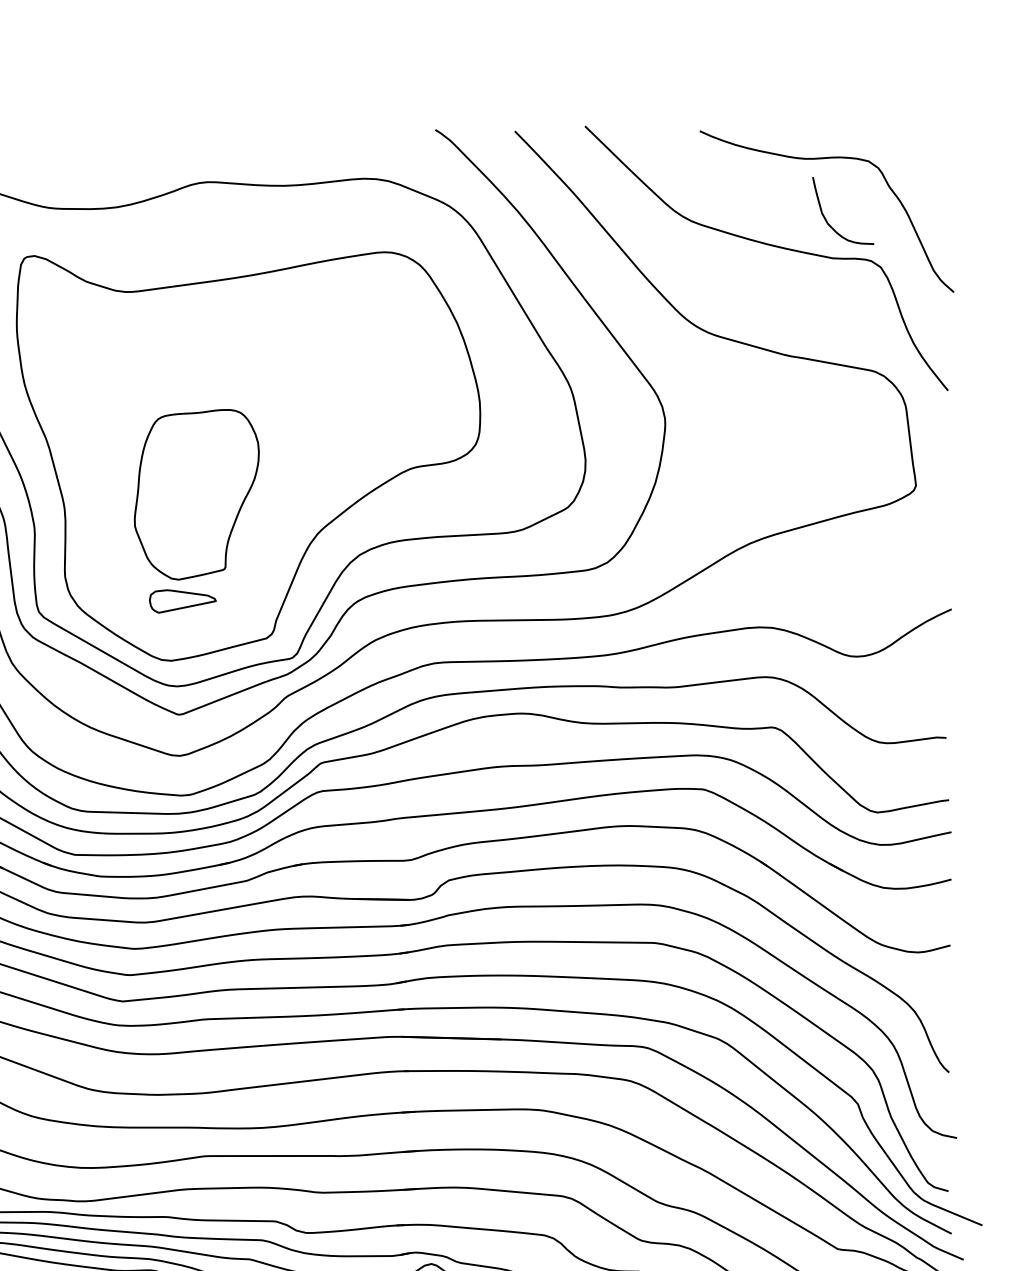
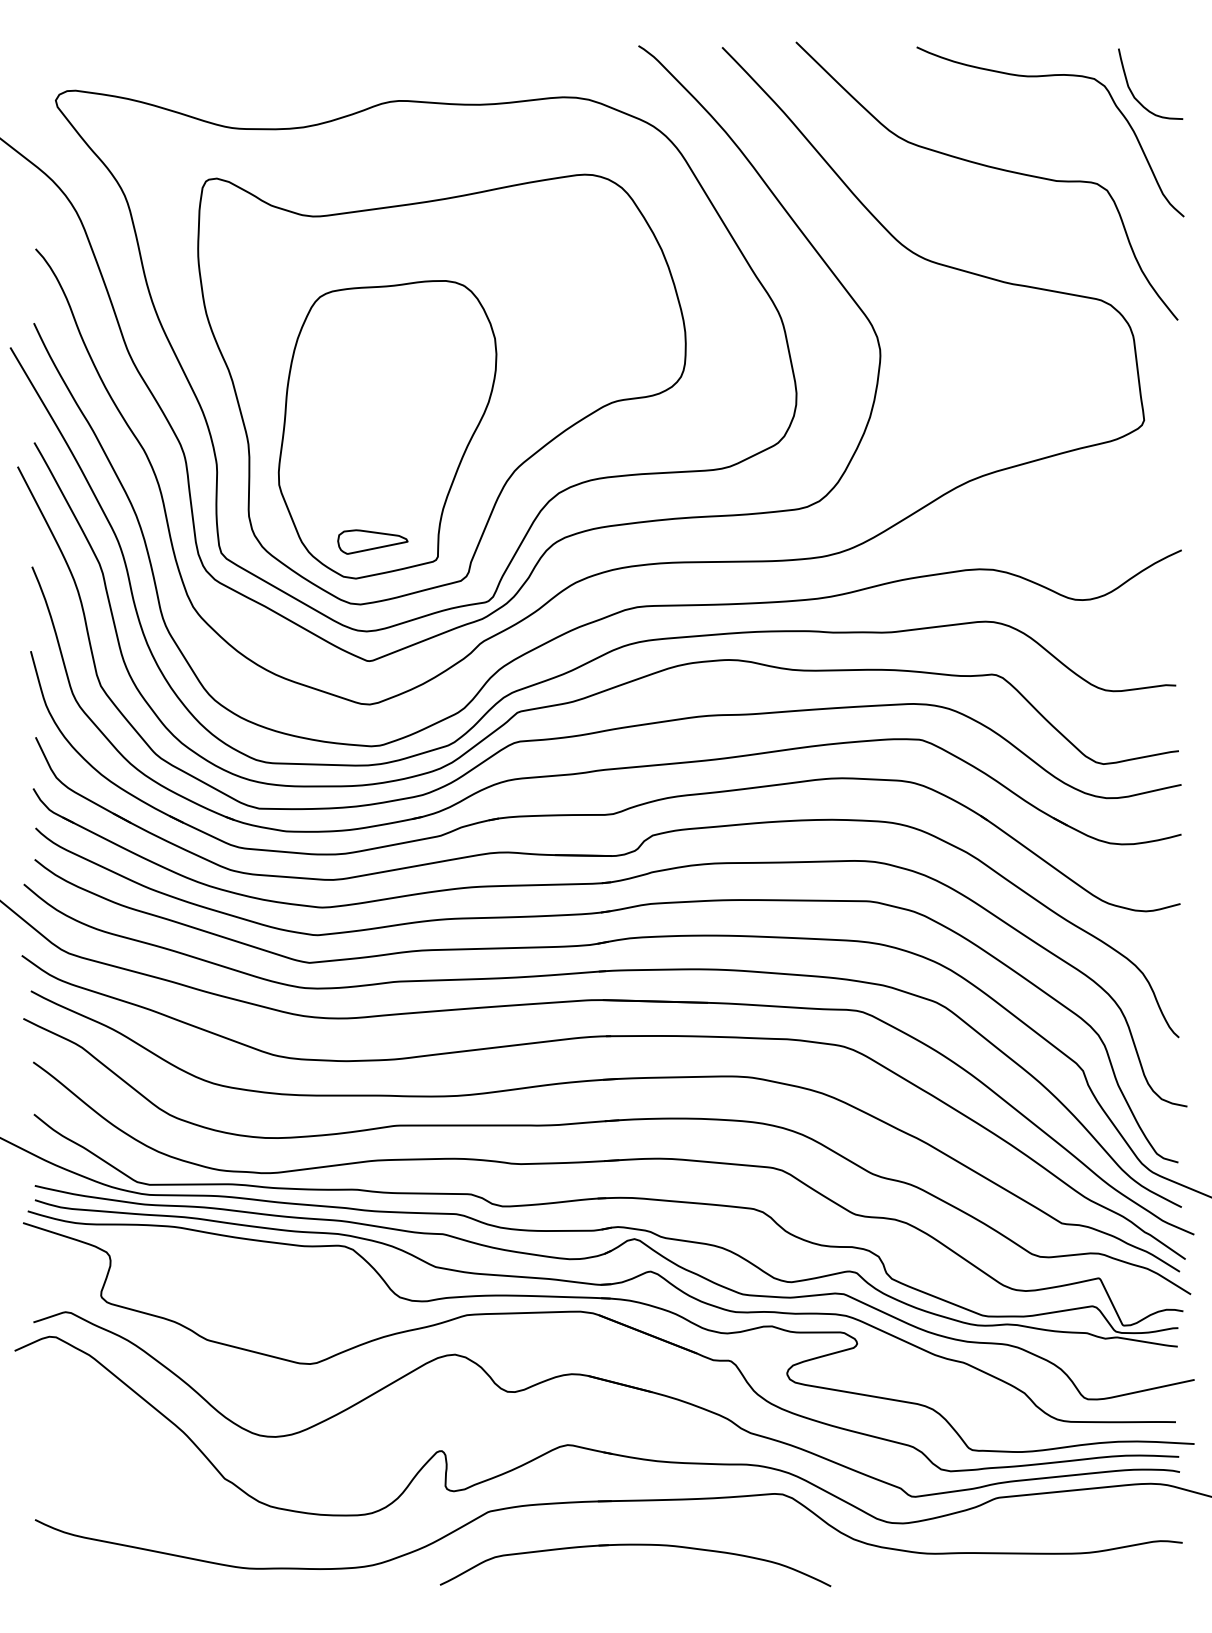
curve: (826, 217) -> (1132, 91), moved
part: (196, 494) -> (387, 429), size x1.67

